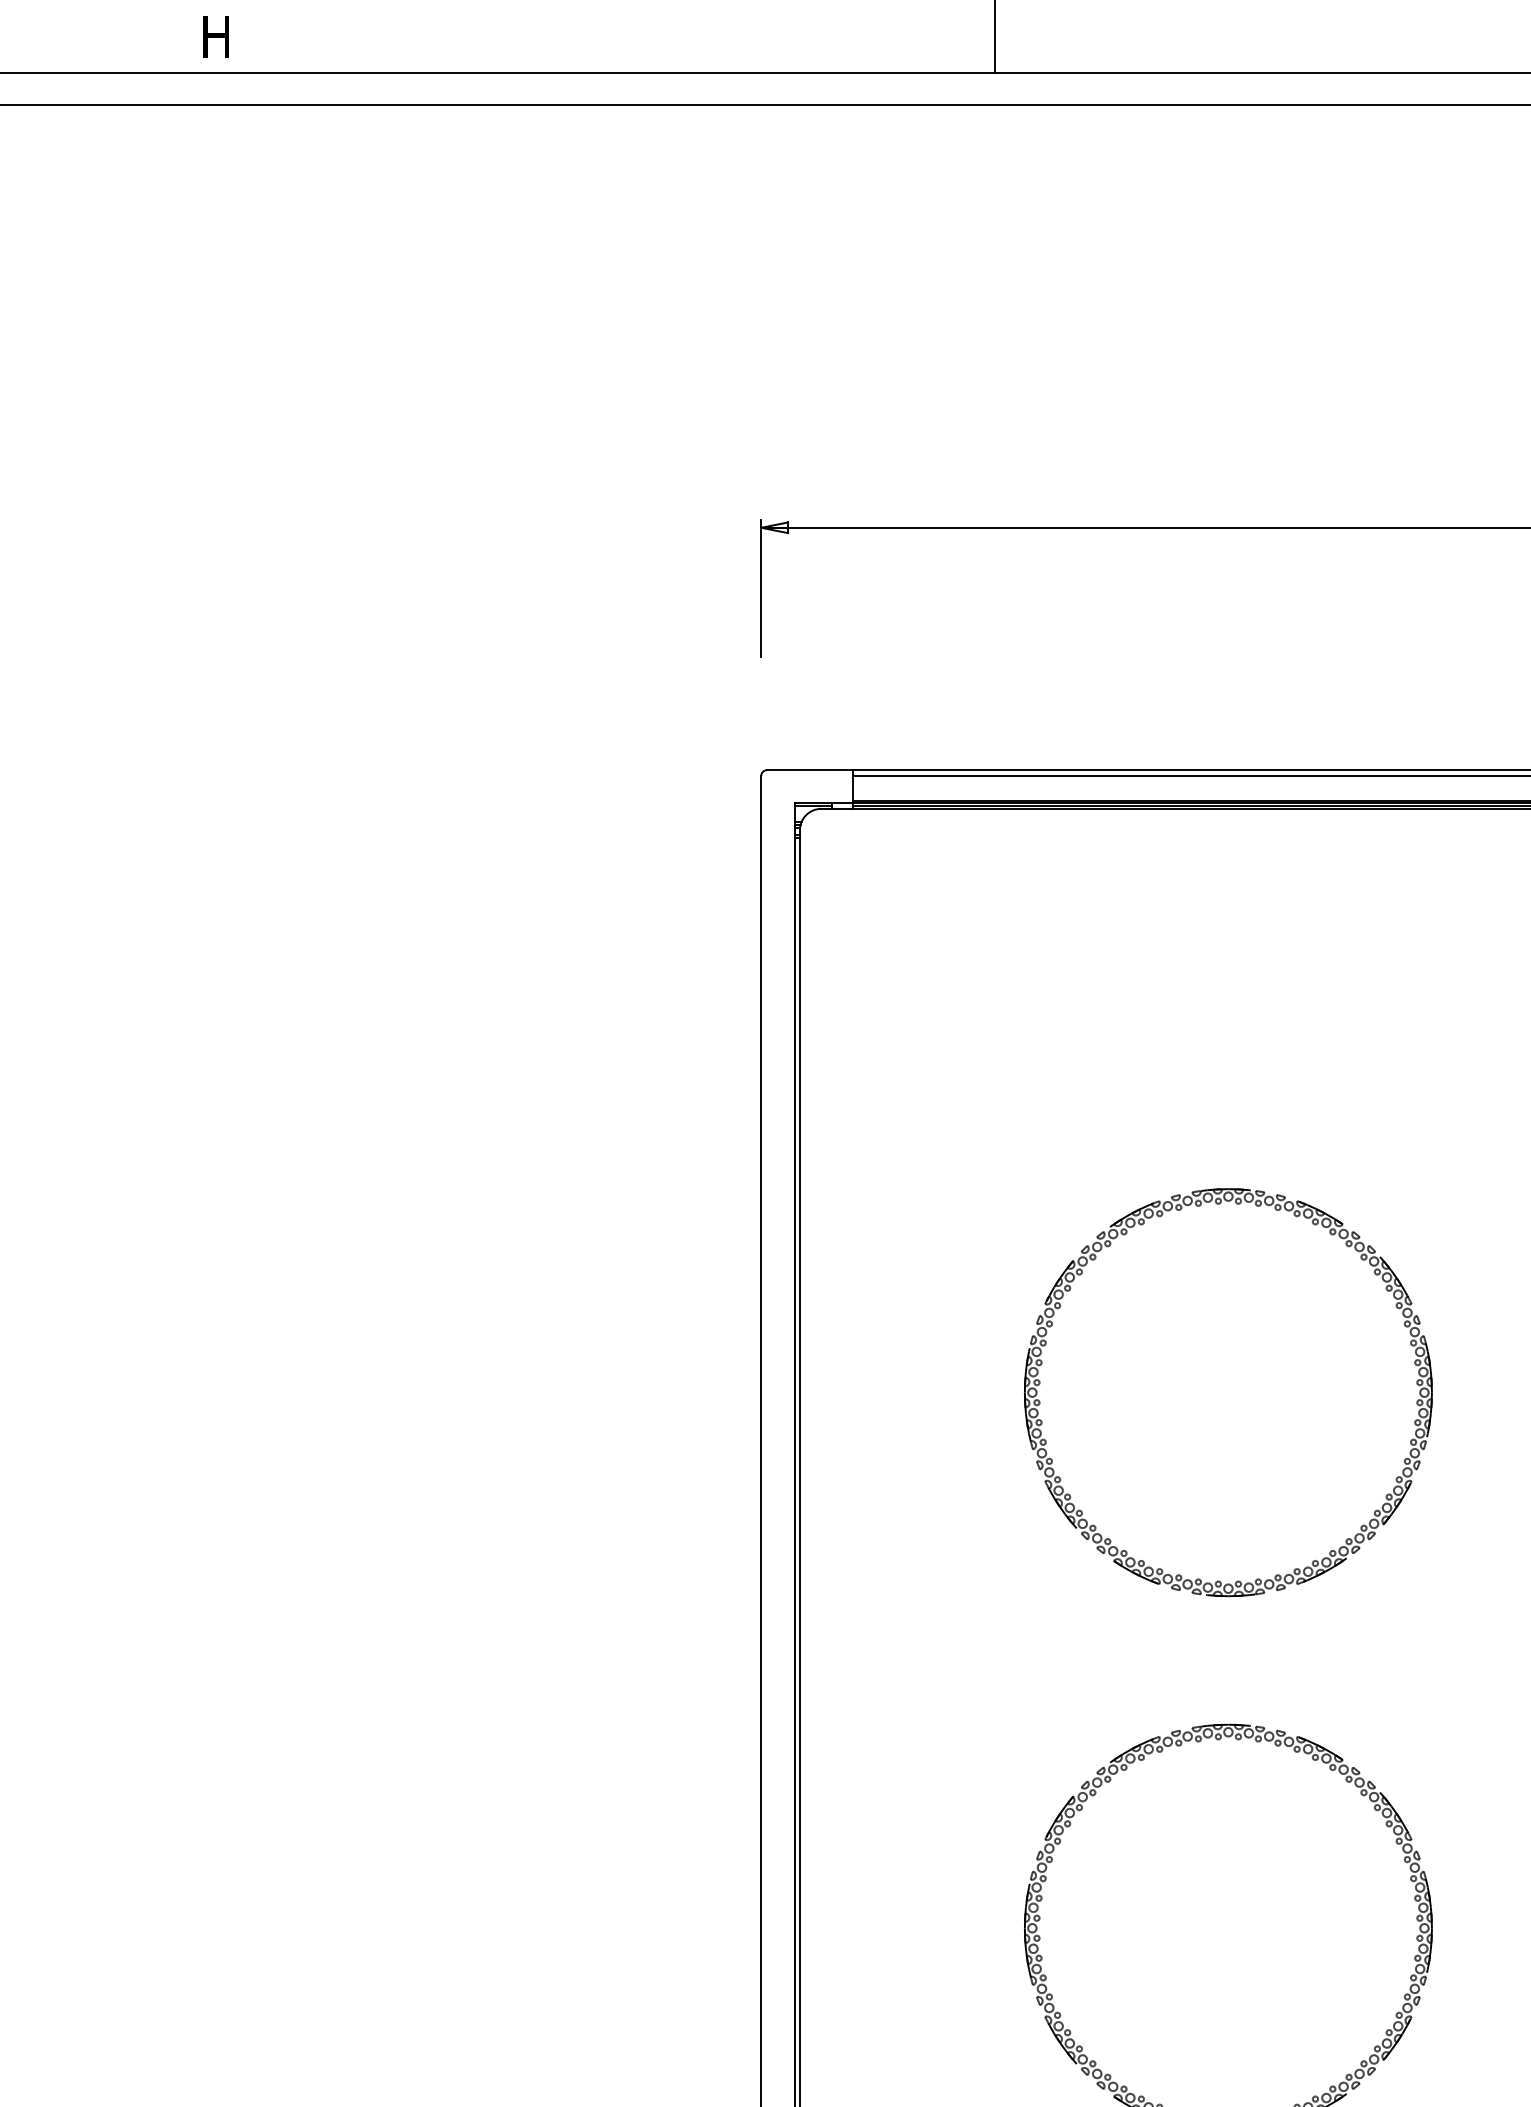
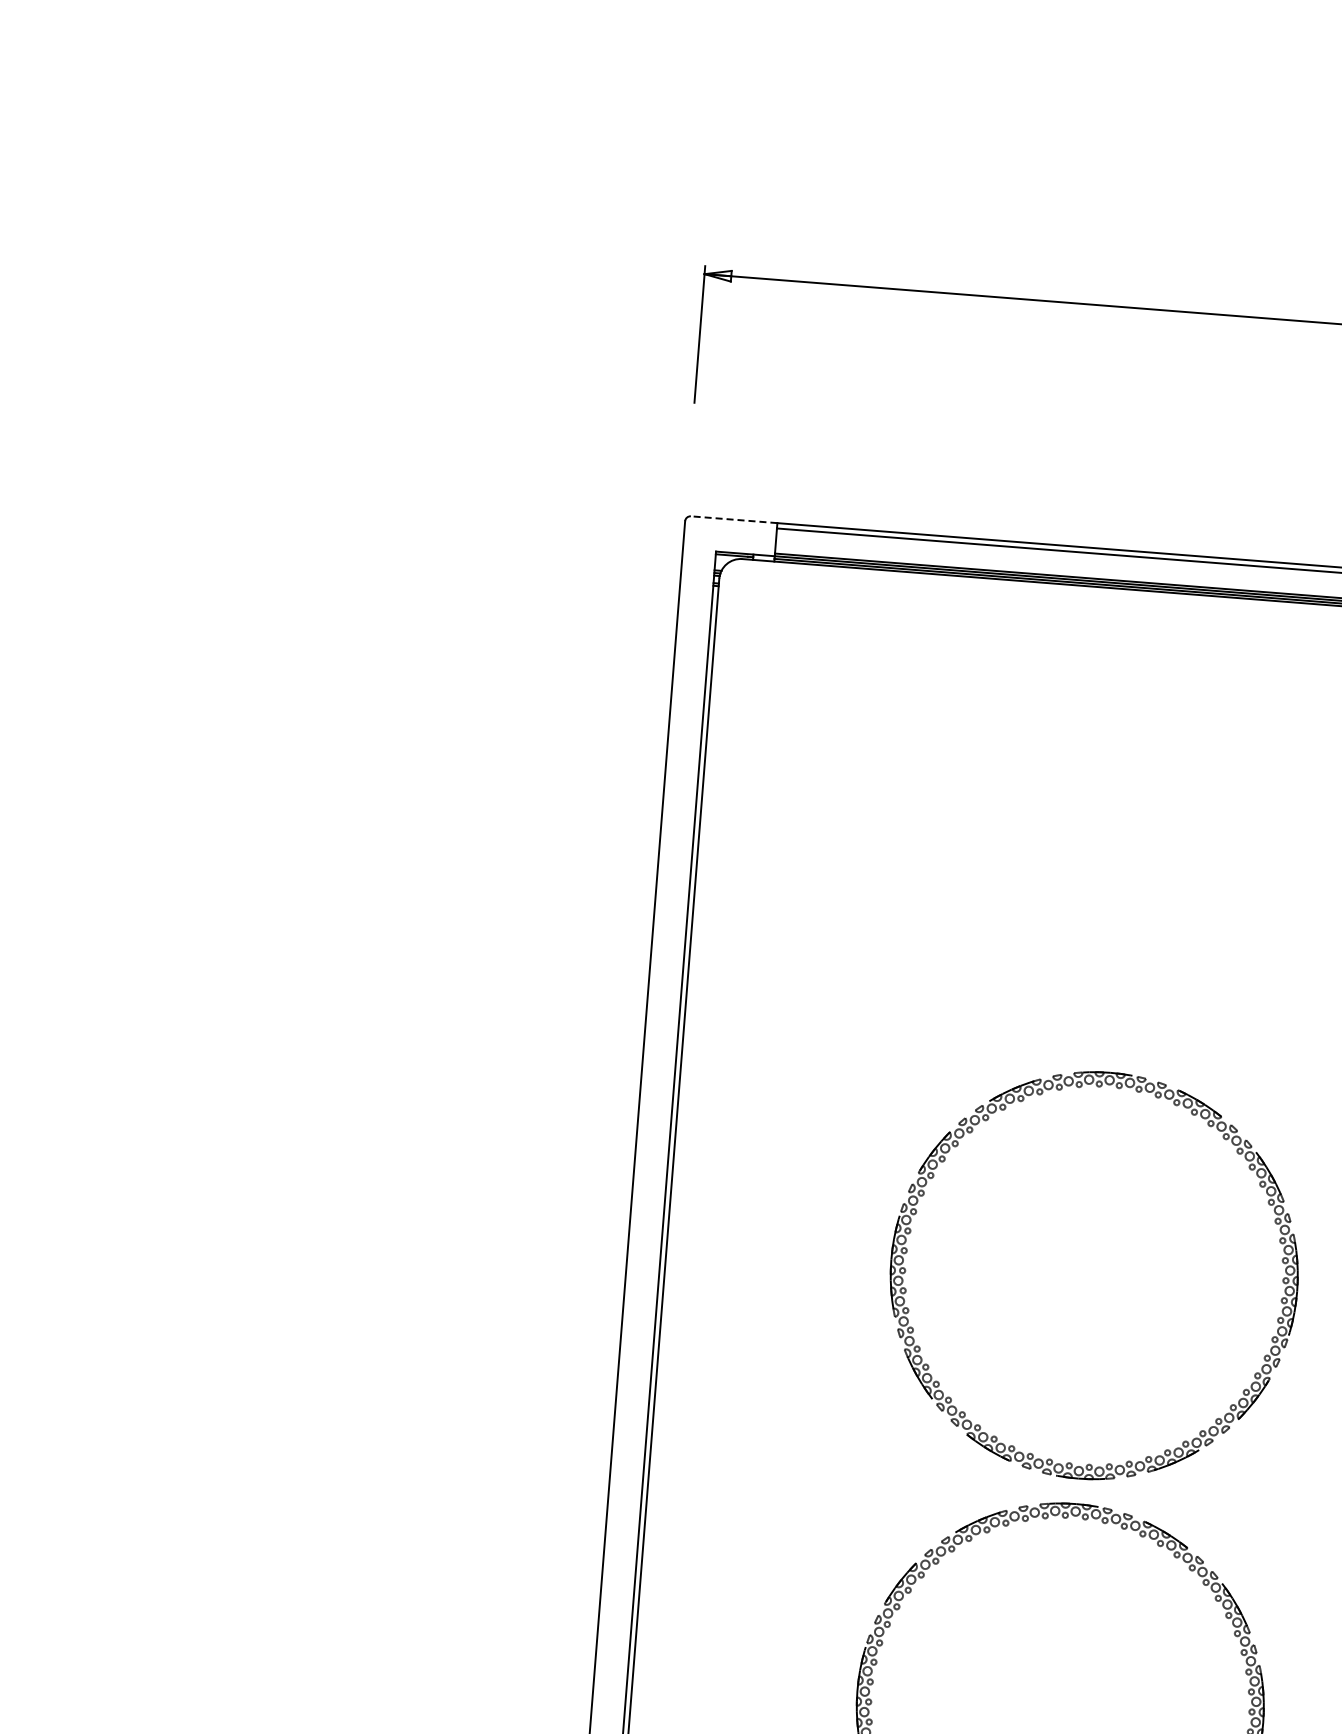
line: (809, 770) -> (733, 519), solid -> dashed
part: (1110, 1246) -> (988, 1120), moved

